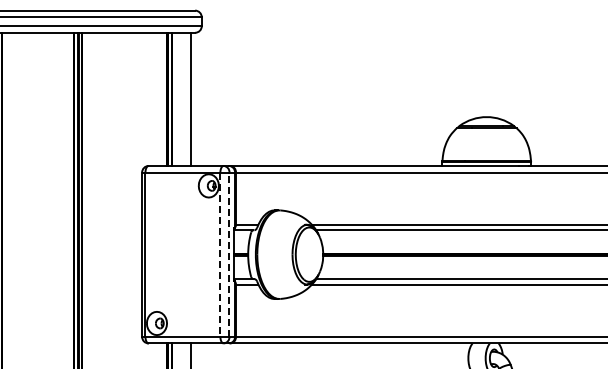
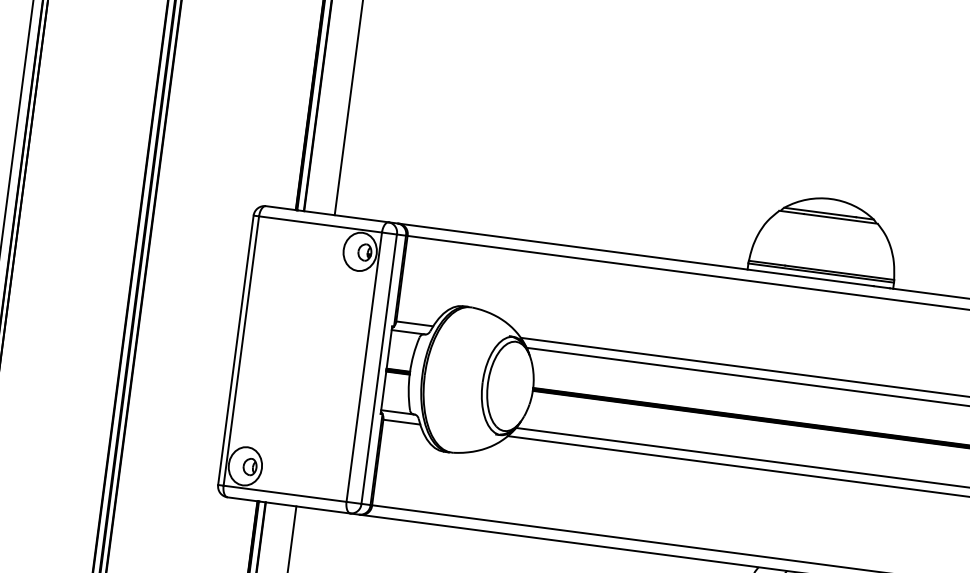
line: (229, 254) -> (379, 368), dashed -> solid
line: (220, 255) -> (364, 368), dashed -> solid

